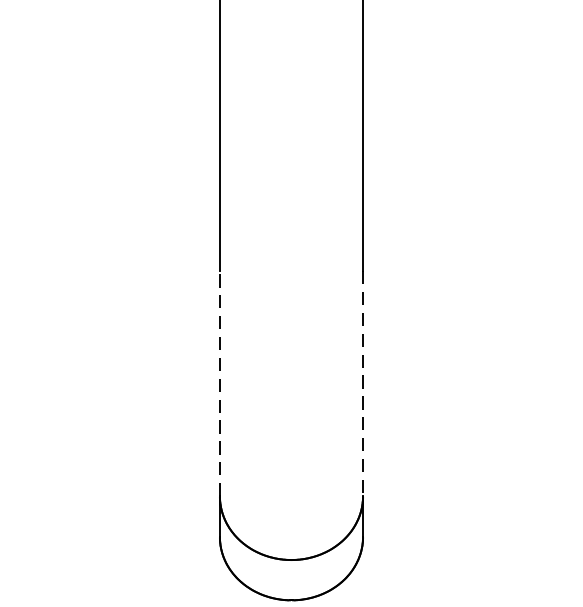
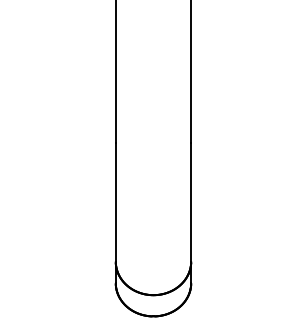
line: (219, 382) -> (115, 201), dashed -> solid
line: (363, 384) -> (191, 202), dashed -> solid

